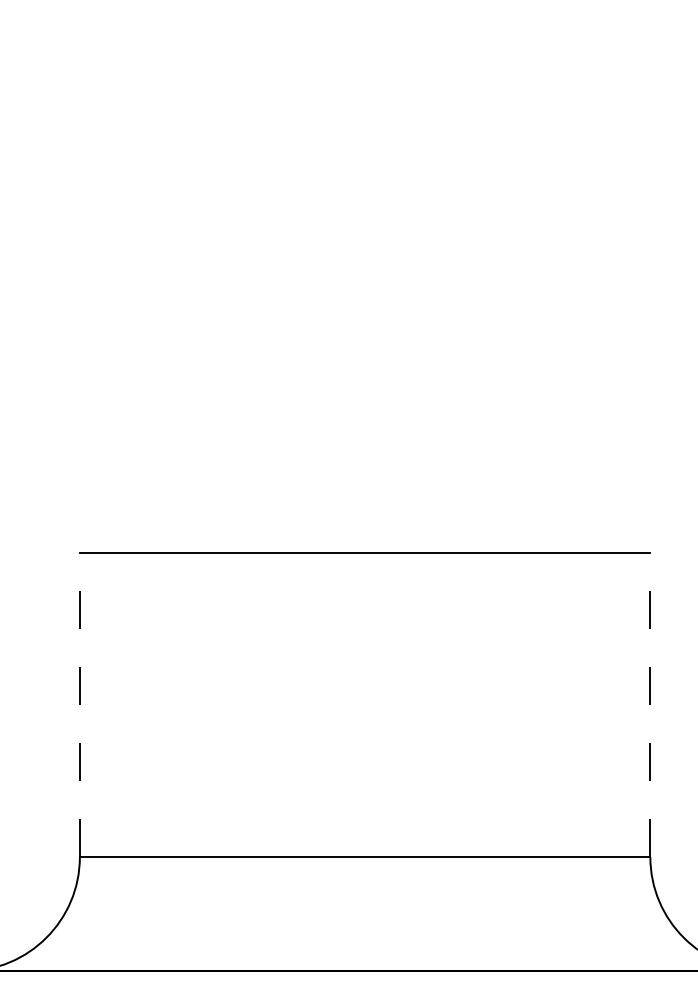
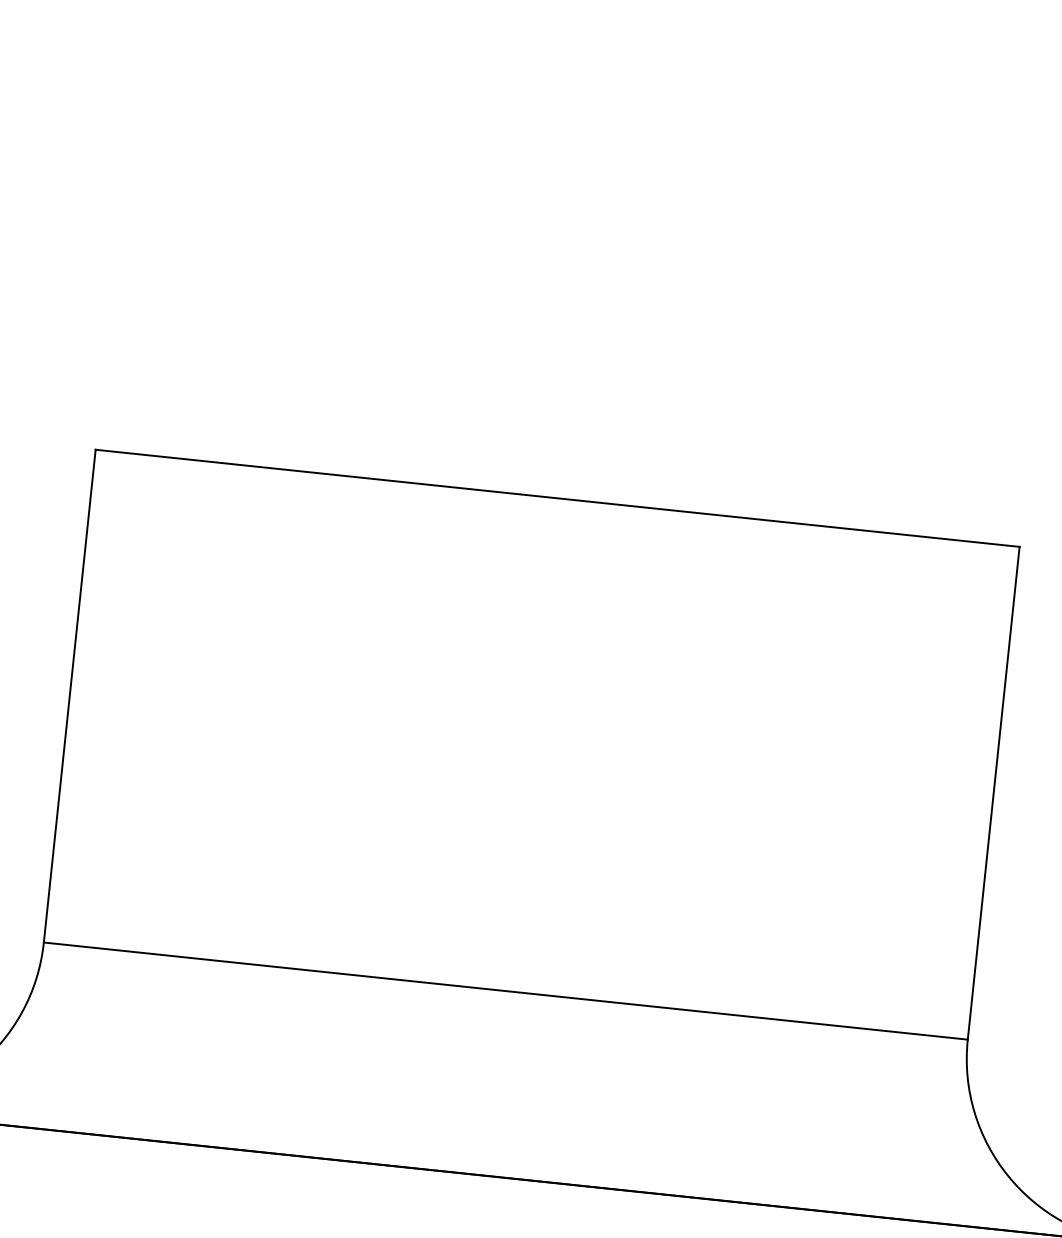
line: (79, 704) -> (69, 695), dashed -> solid
line: (650, 704) -> (993, 792), dashed -> solid

